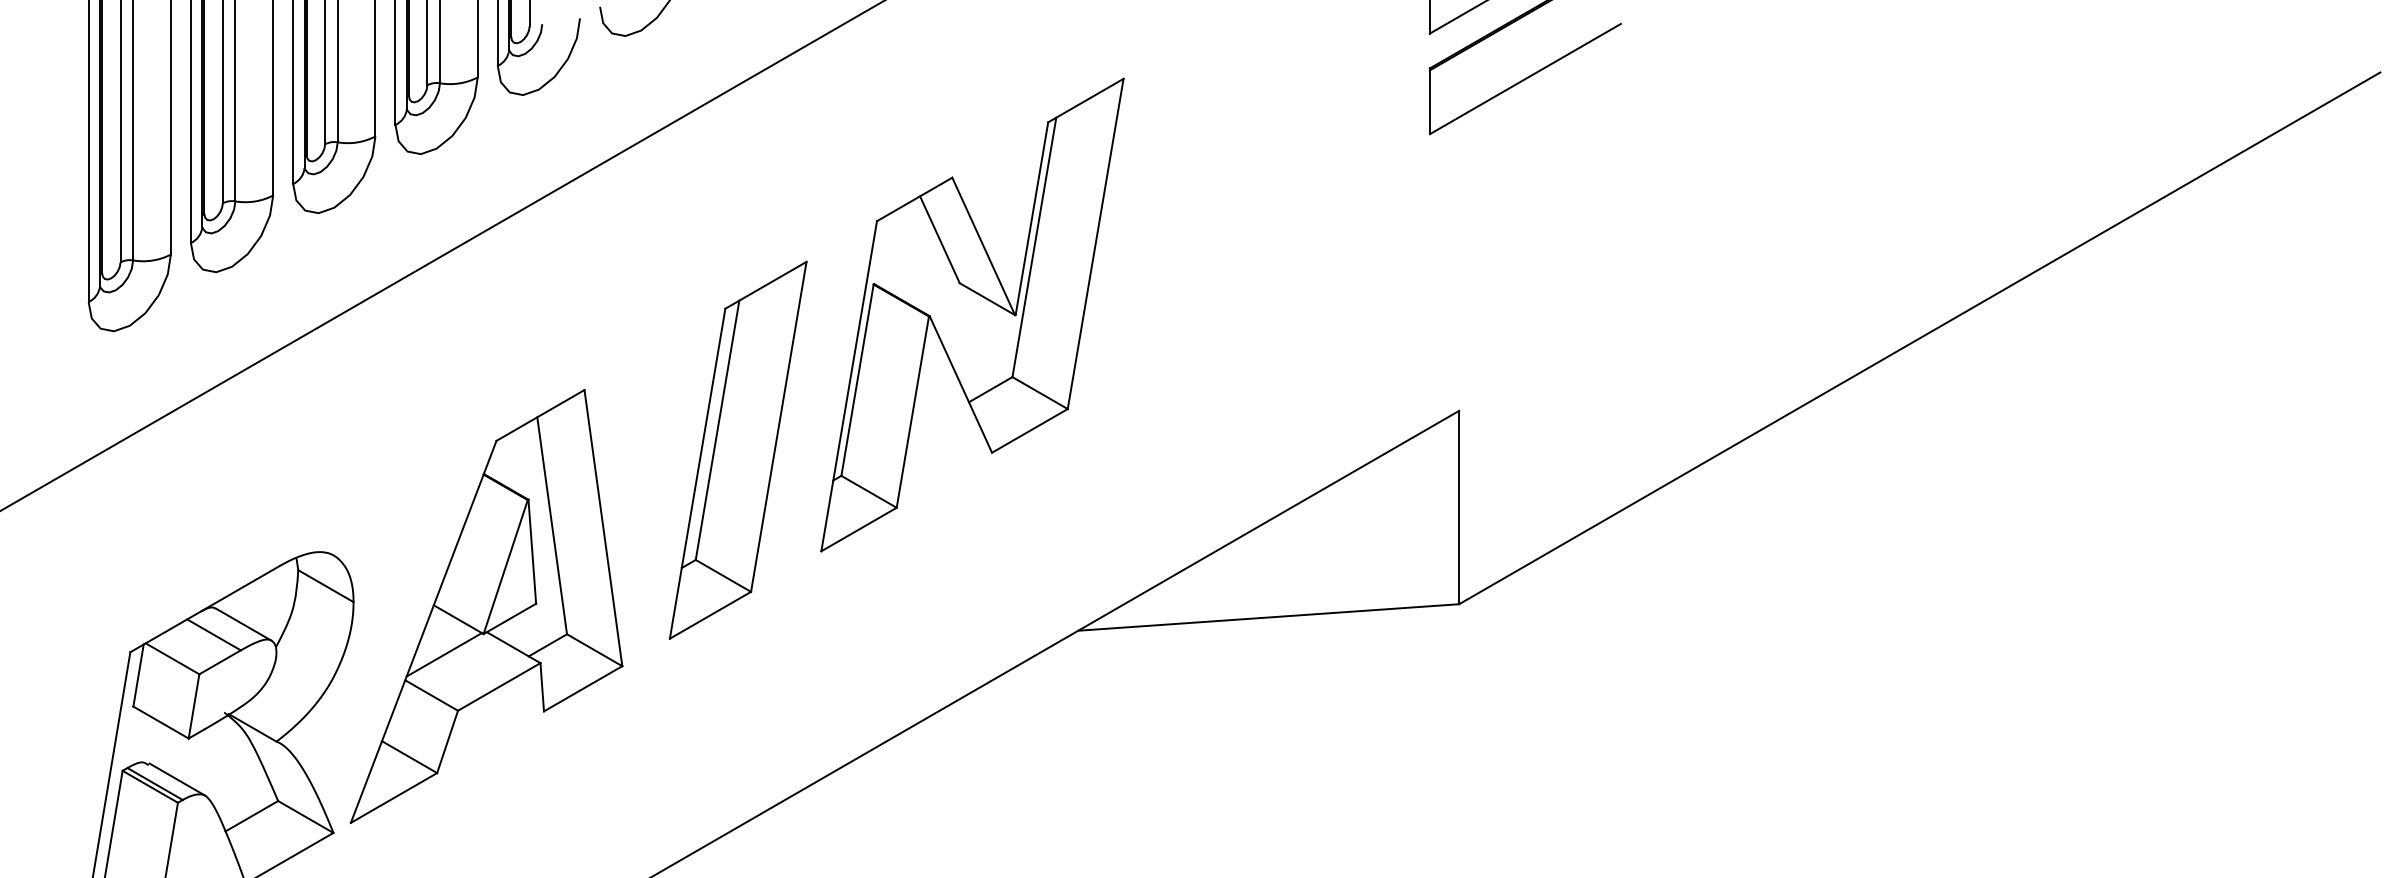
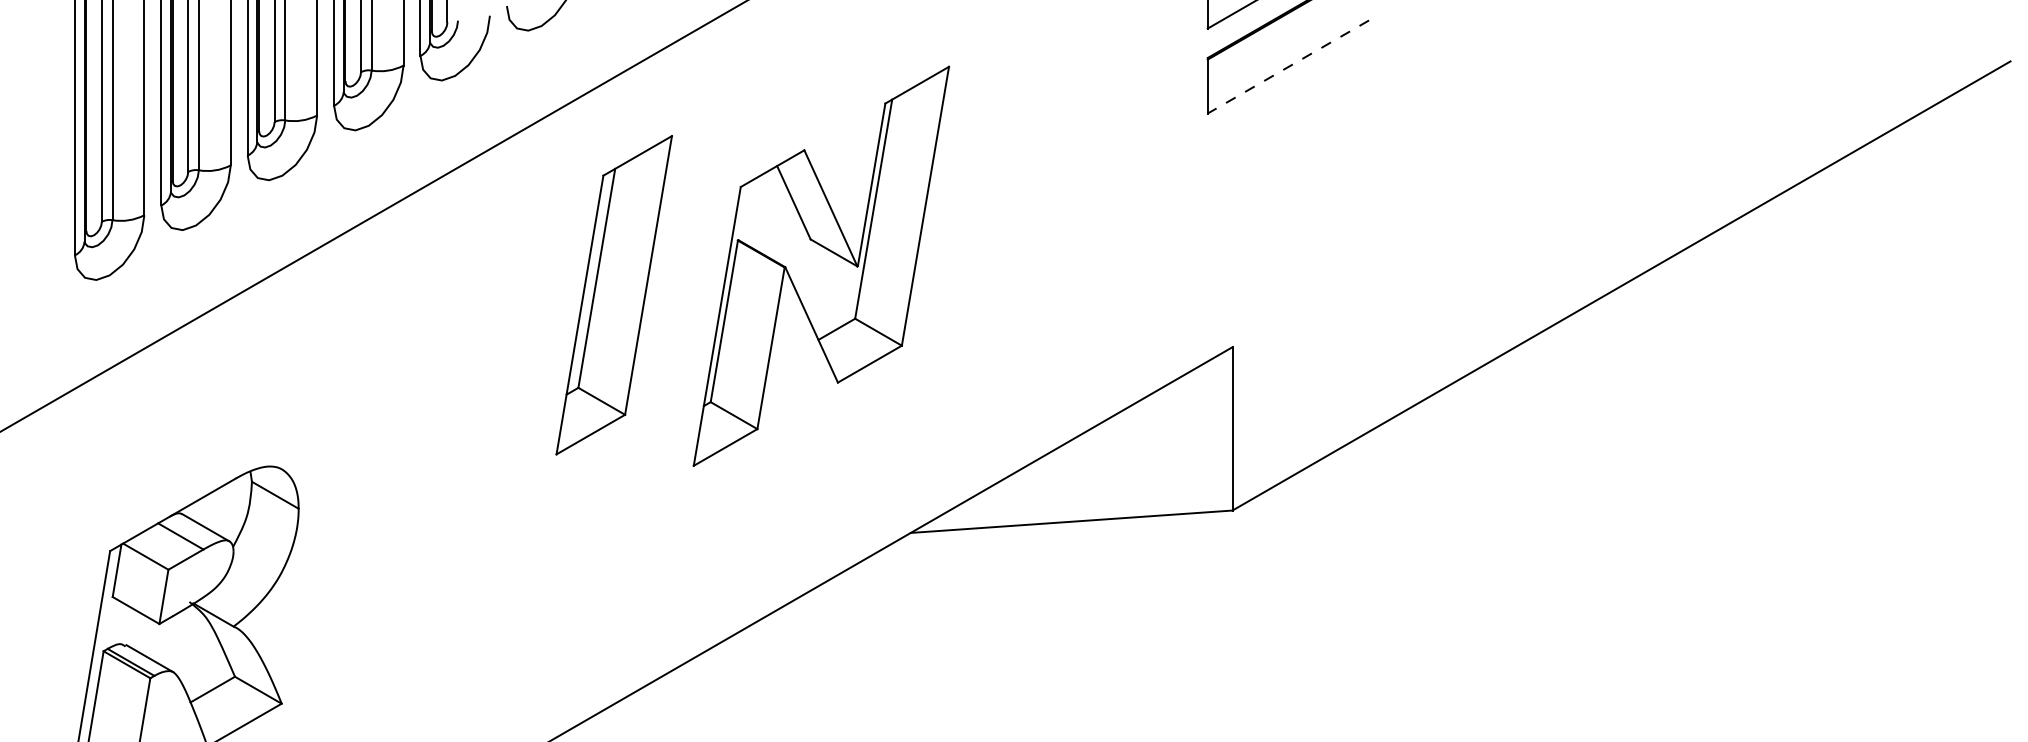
line: (1524, 79) -> (1287, 67), solid -> dashed
part: (737, 449) -> (613, 294), moved
part: (486, 606) -> (410, 512), removed

